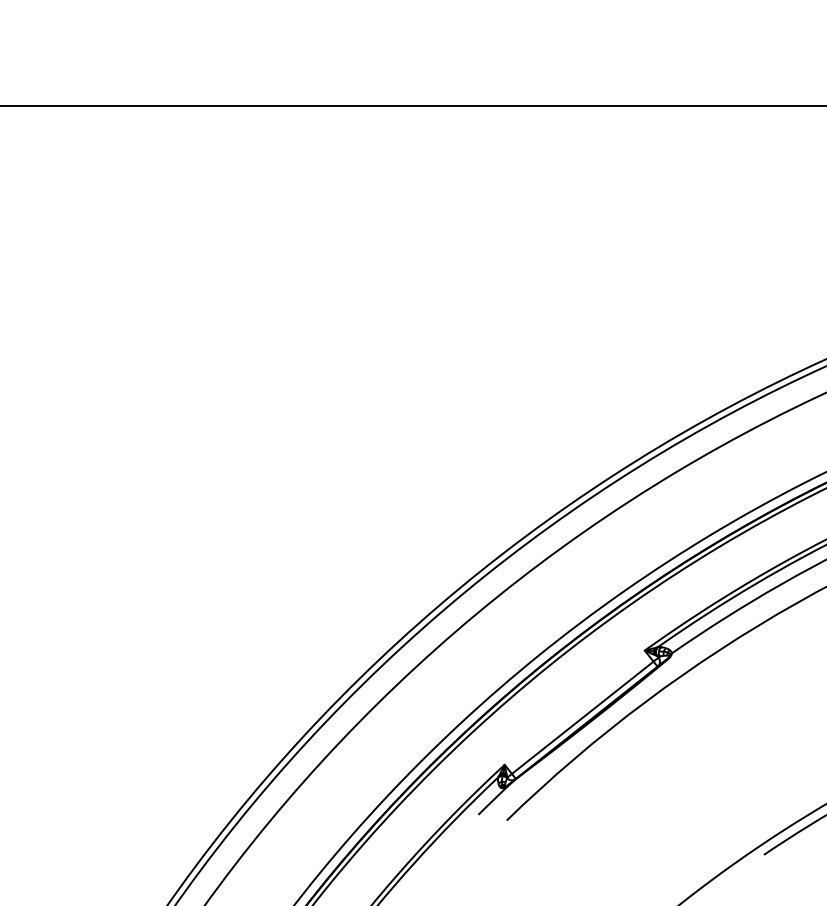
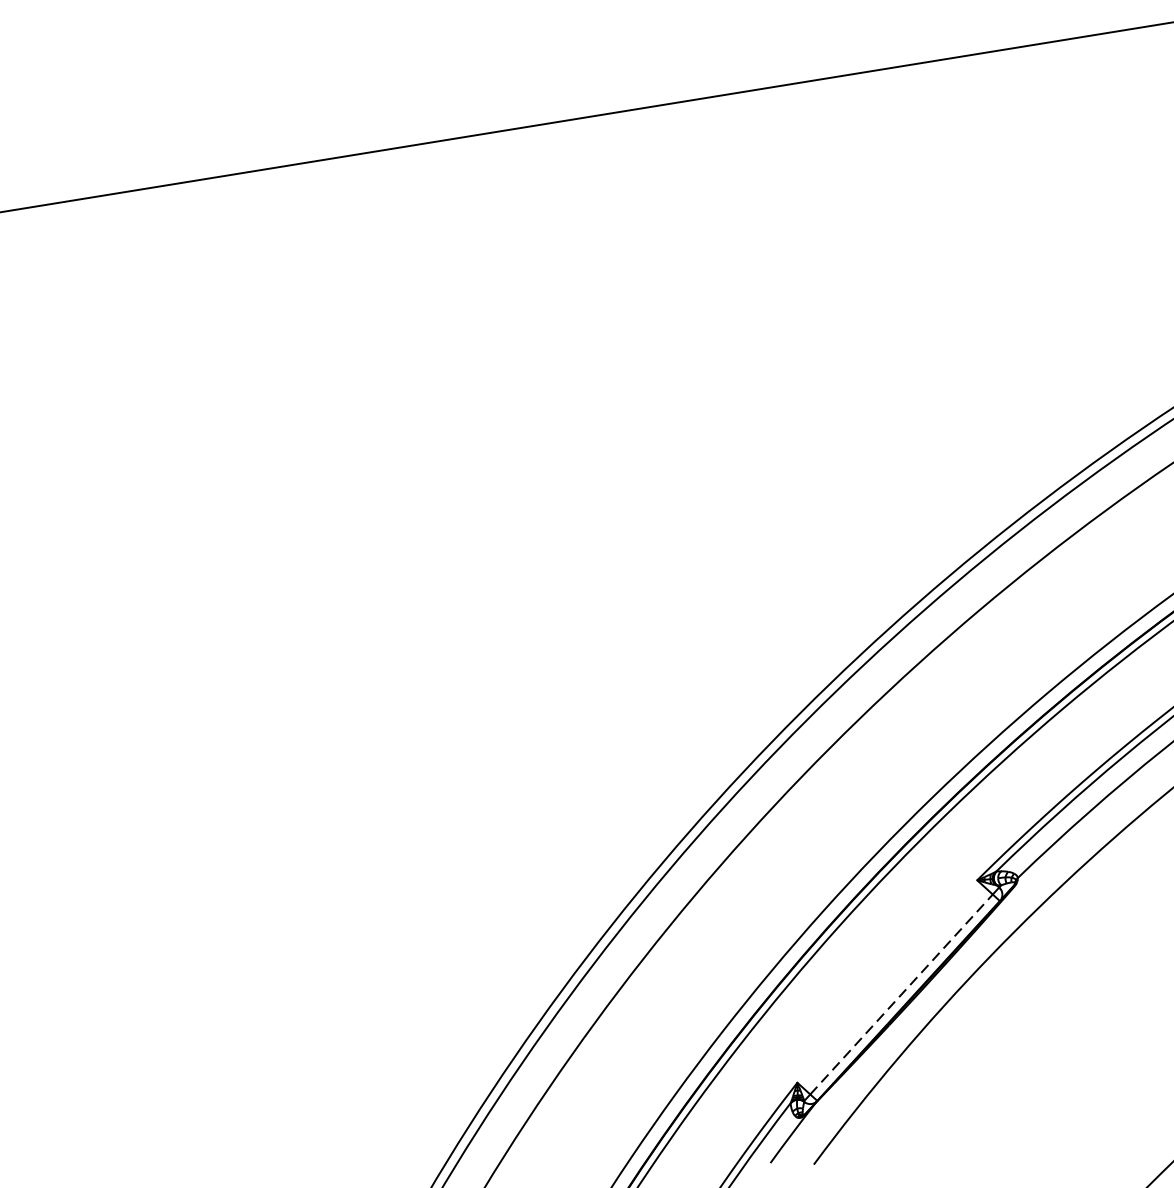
line: (583, 717) -> (902, 993), solid -> dashed

